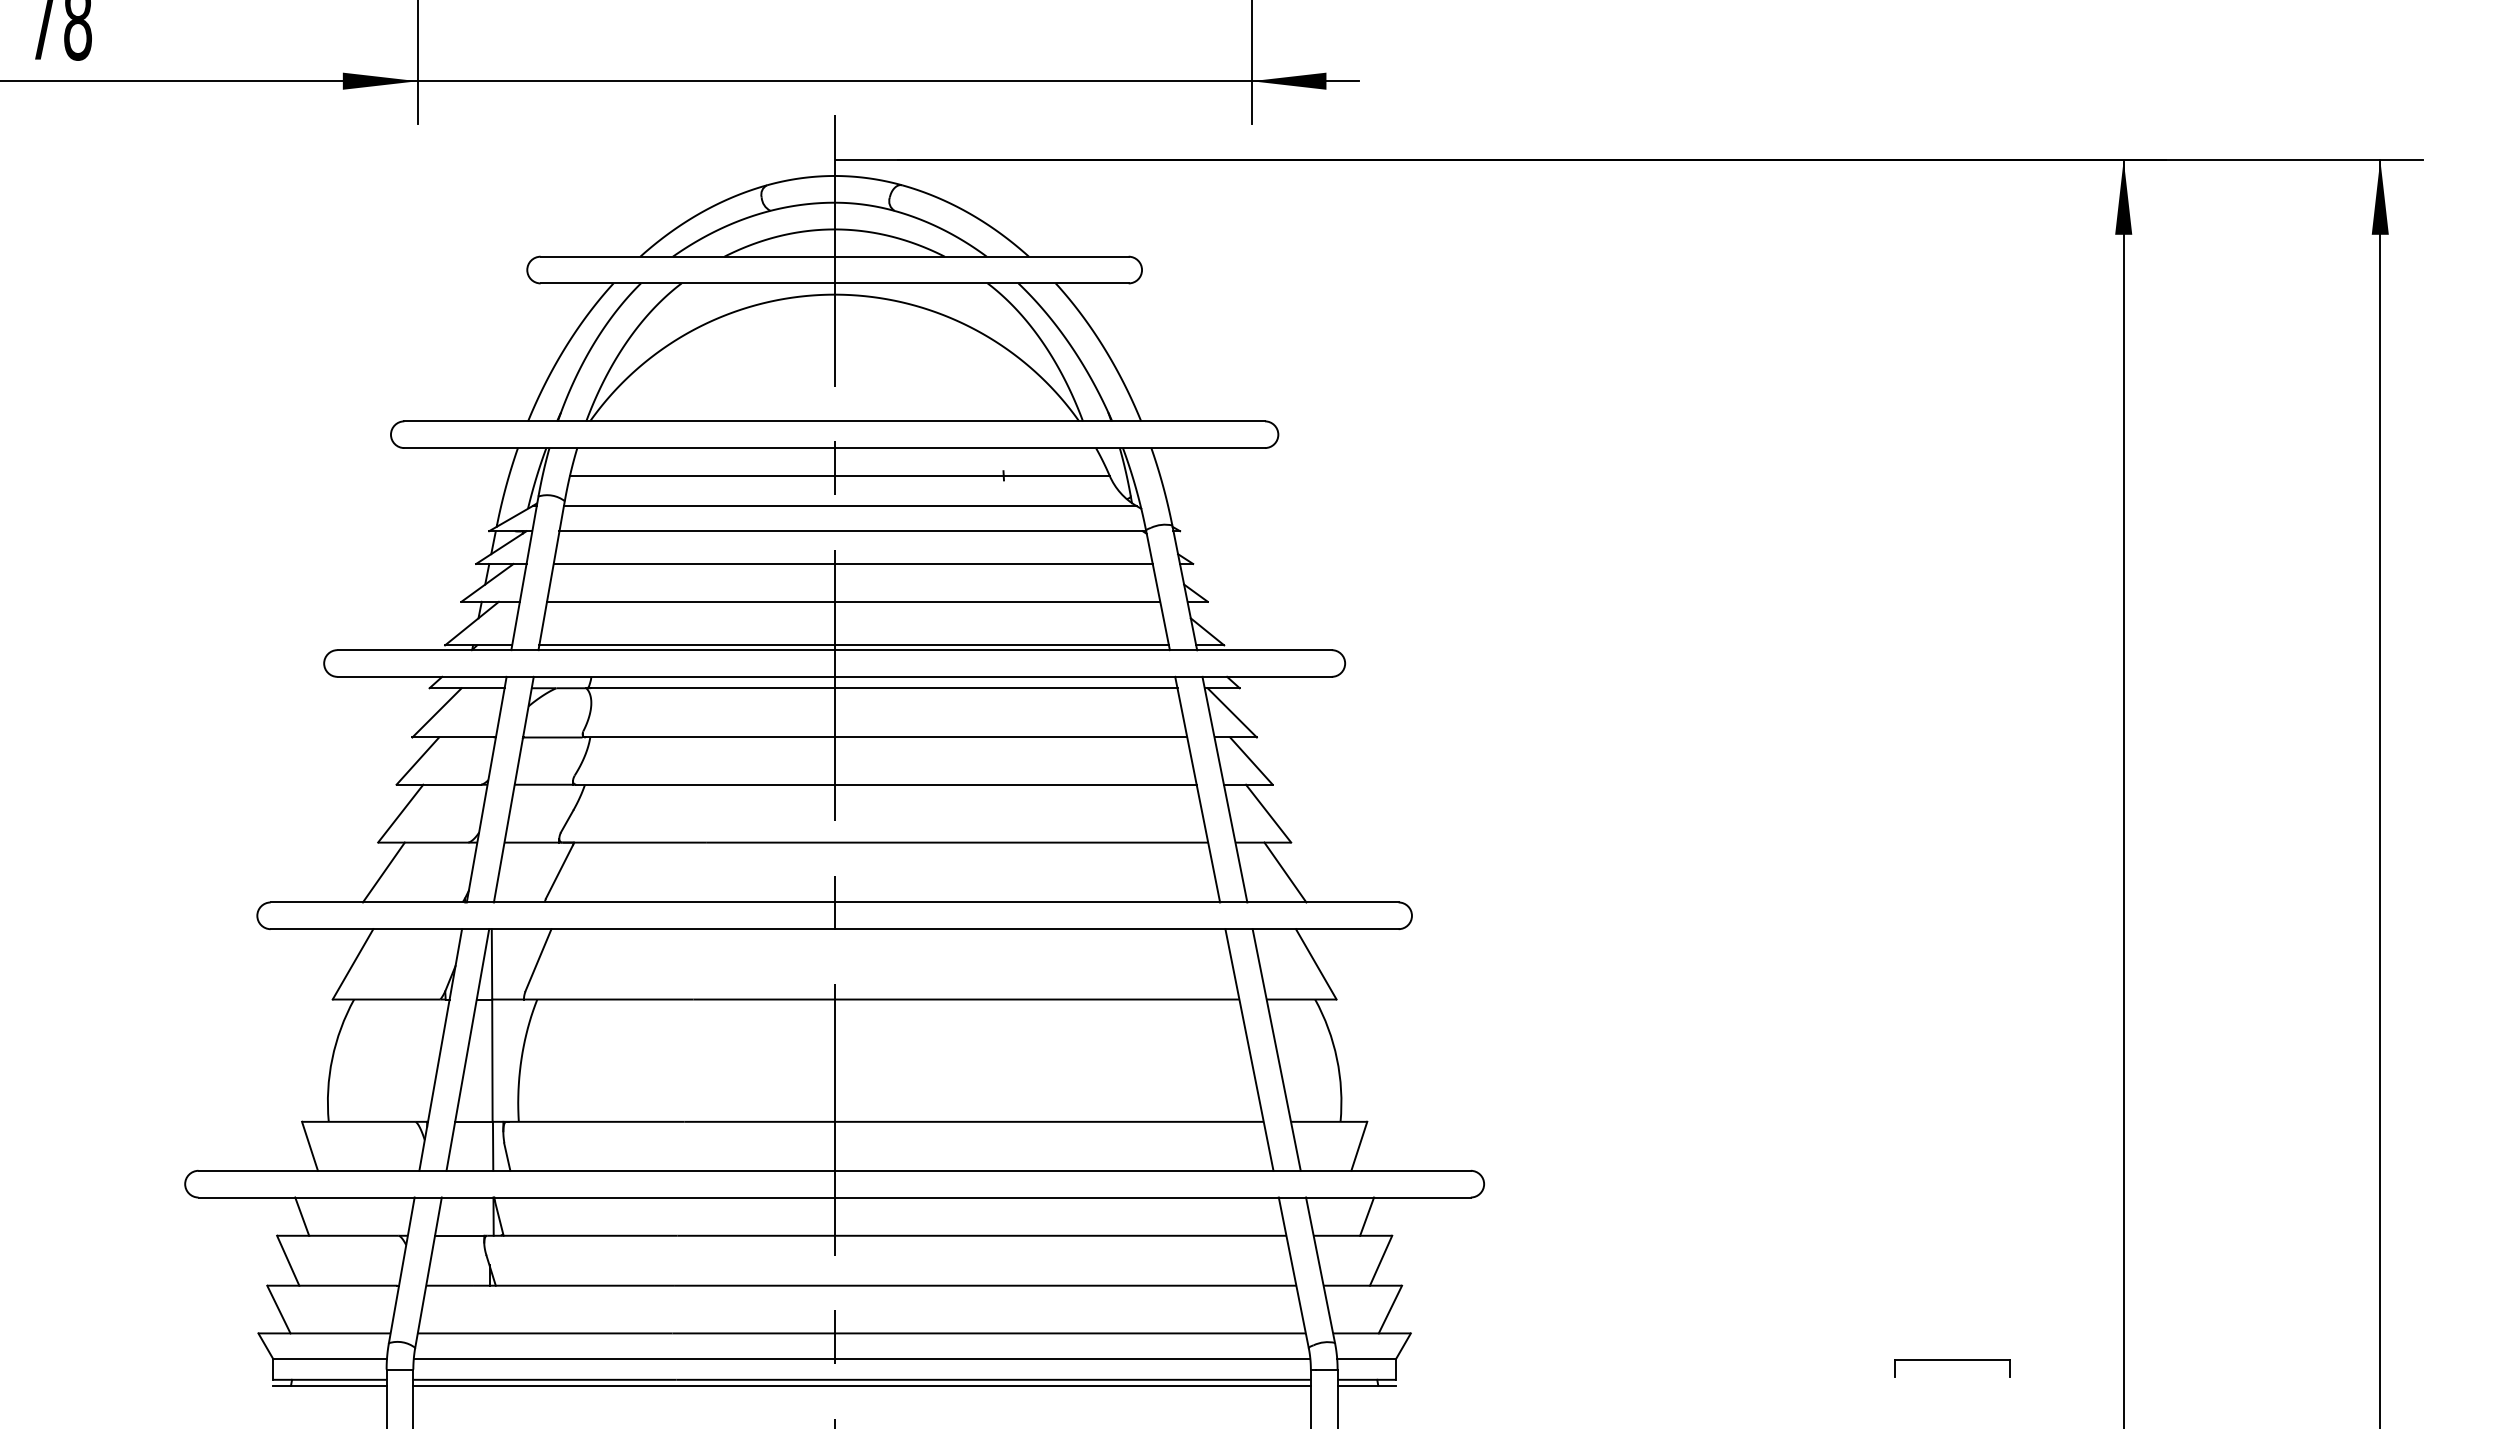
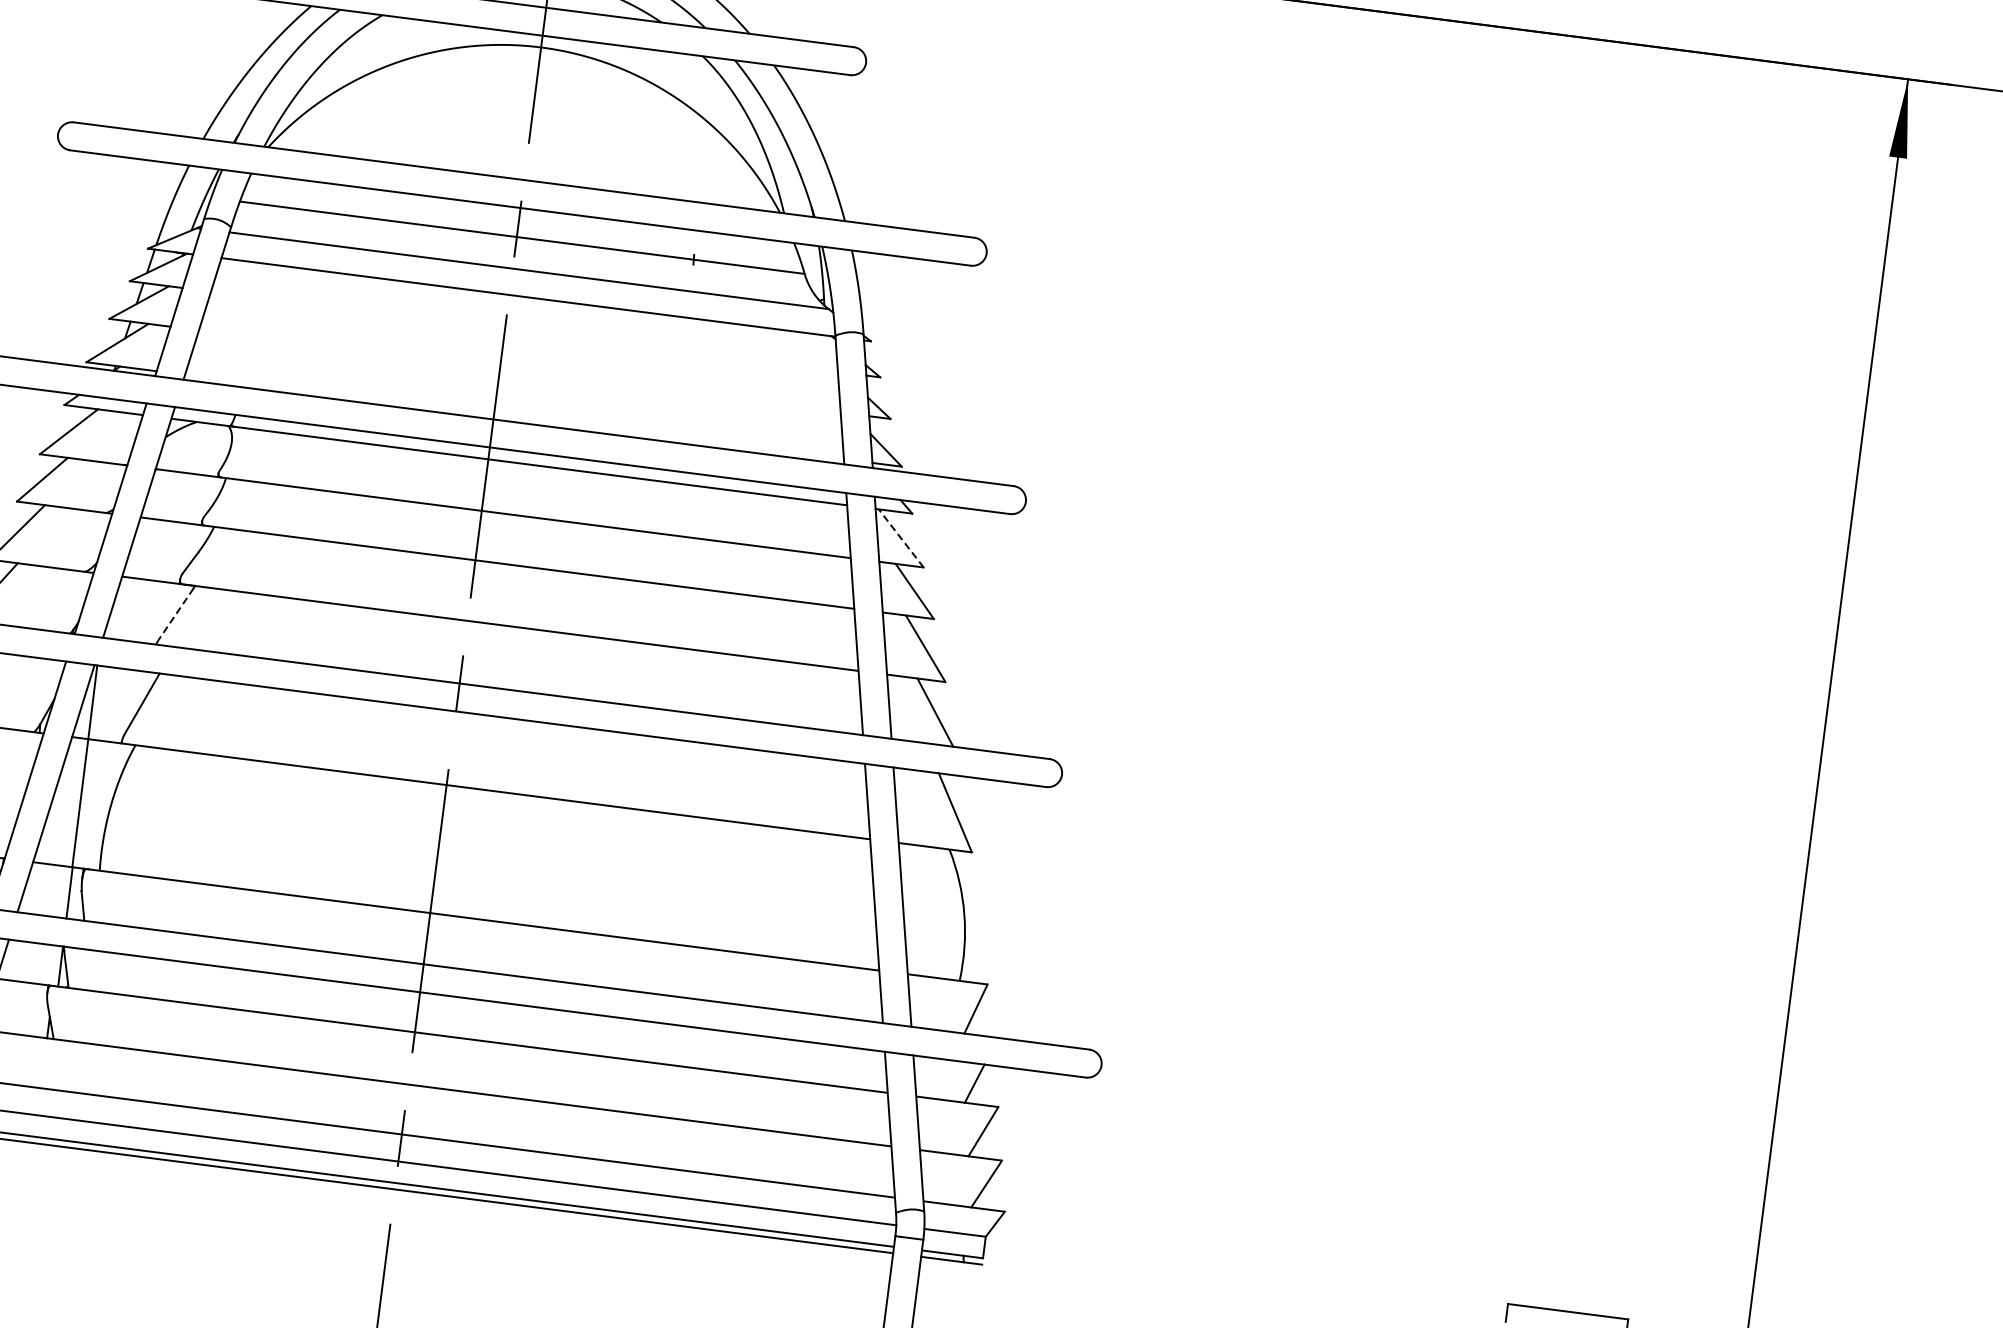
line: (852, 563) -> (523, 331), removed
line: (853, 601) -> (519, 371), removed
line: (853, 645) -> (513, 417), removed
line: (1232, 712) -> (901, 538), solid -> dashed
line: (559, 871) -> (175, 614), solid -> dashed

